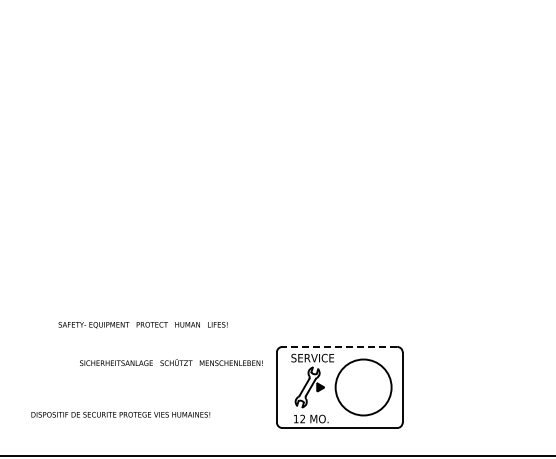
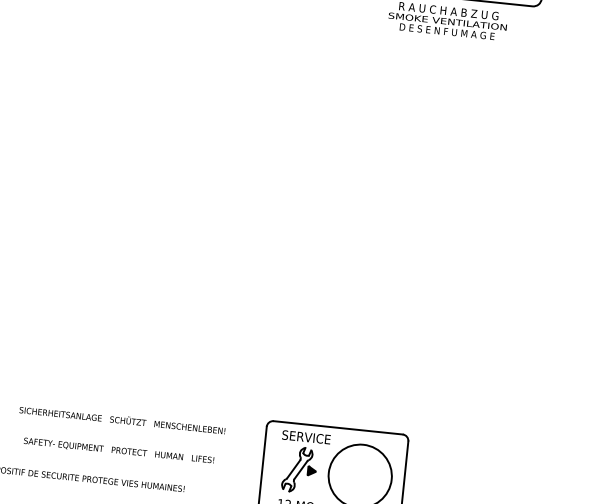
text: (142, 325) -> (118, 451), moved
line: (339, 346) -> (337, 427), dashed -> solid
text: (171, 362) -> (122, 419), moved

